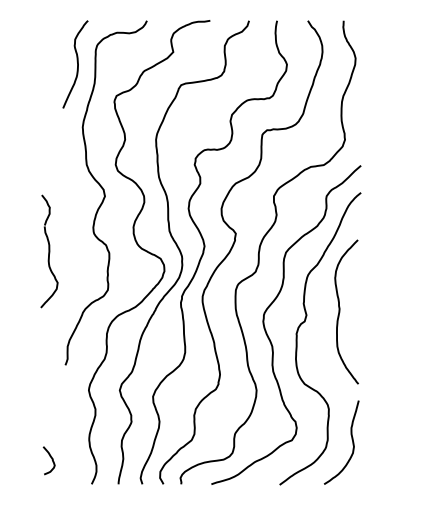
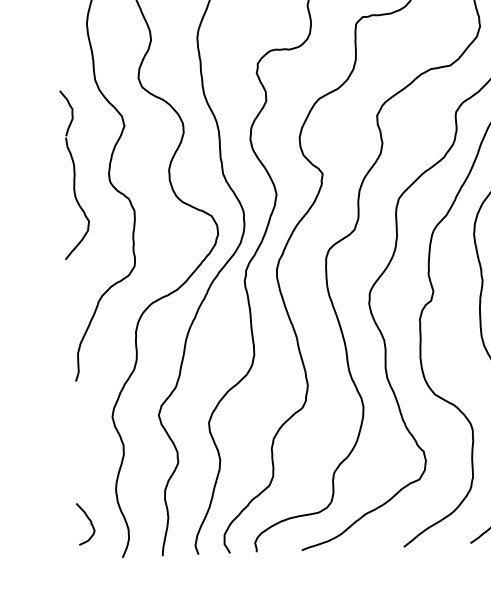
part: (49, 251) -> (74, 174), moved
curve: (51, 459) -> (89, 522), moved

